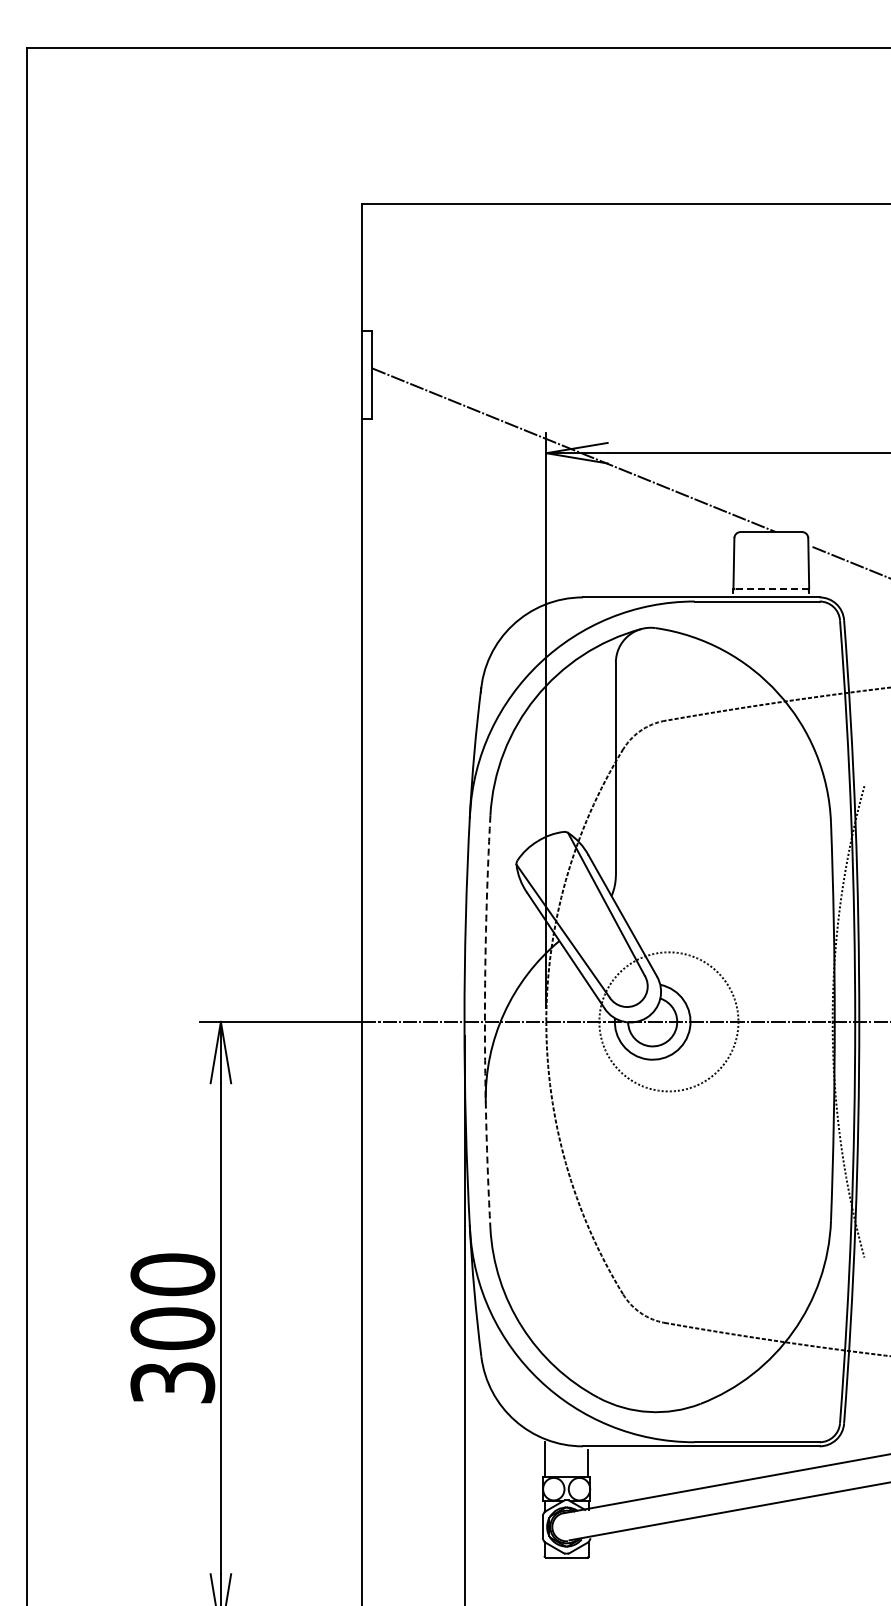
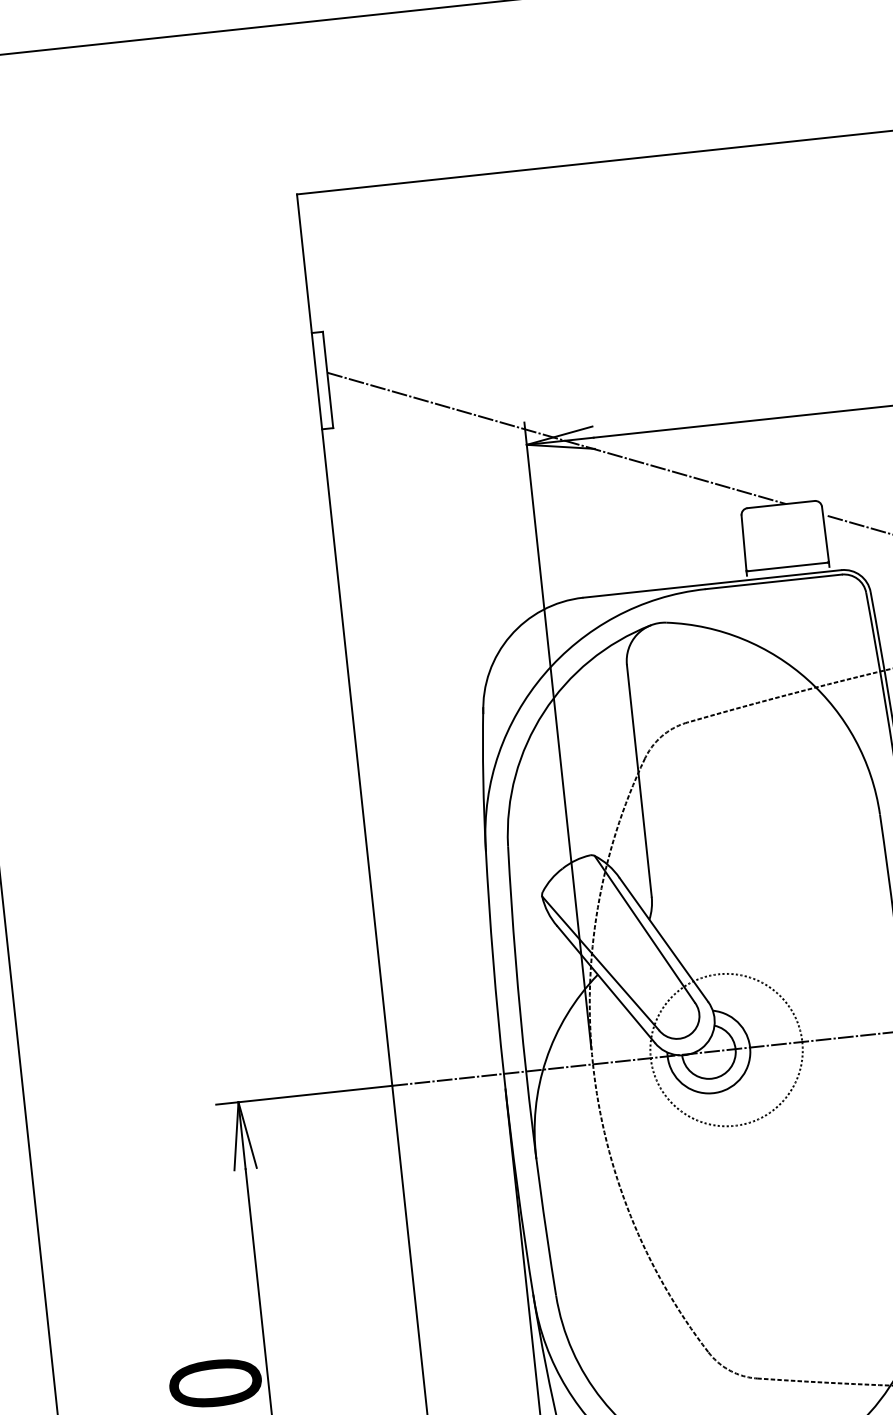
line: (771, 589) -> (787, 567), dashed -> solid
arc: (484, 1021) -> (525, 1071), dashed -> solid

